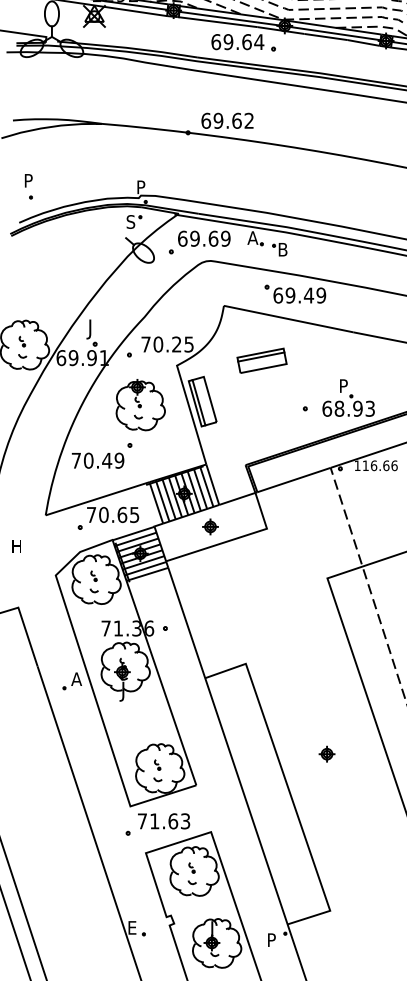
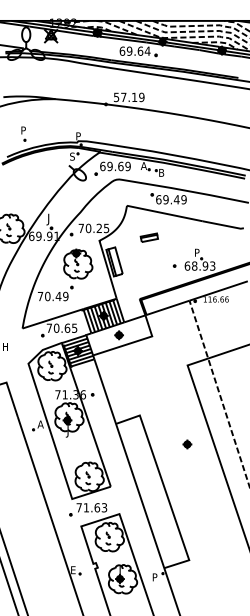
text: (226, 121) -> (128, 97), 69.62 -> 57.19
part: (28, 185) -> (23, 133), moved
part: (262, 359) -> (149, 237), size x0.6
part: (327, 754) -> (187, 444), moved

